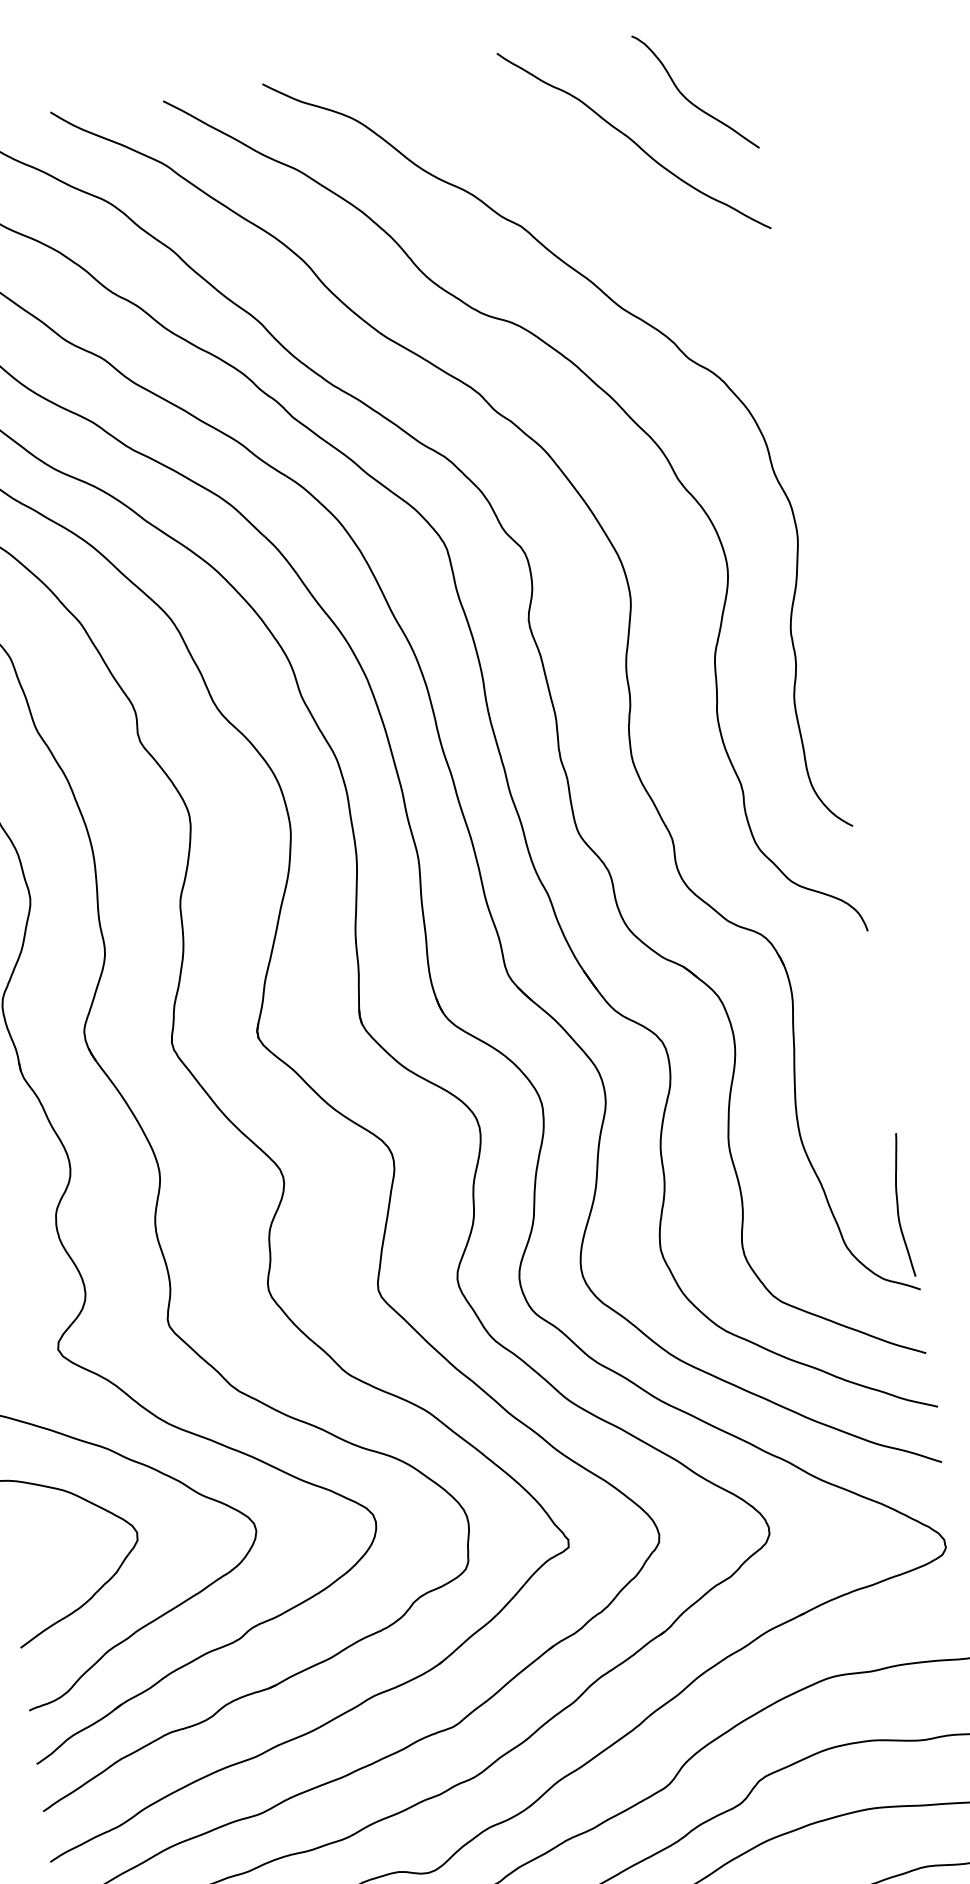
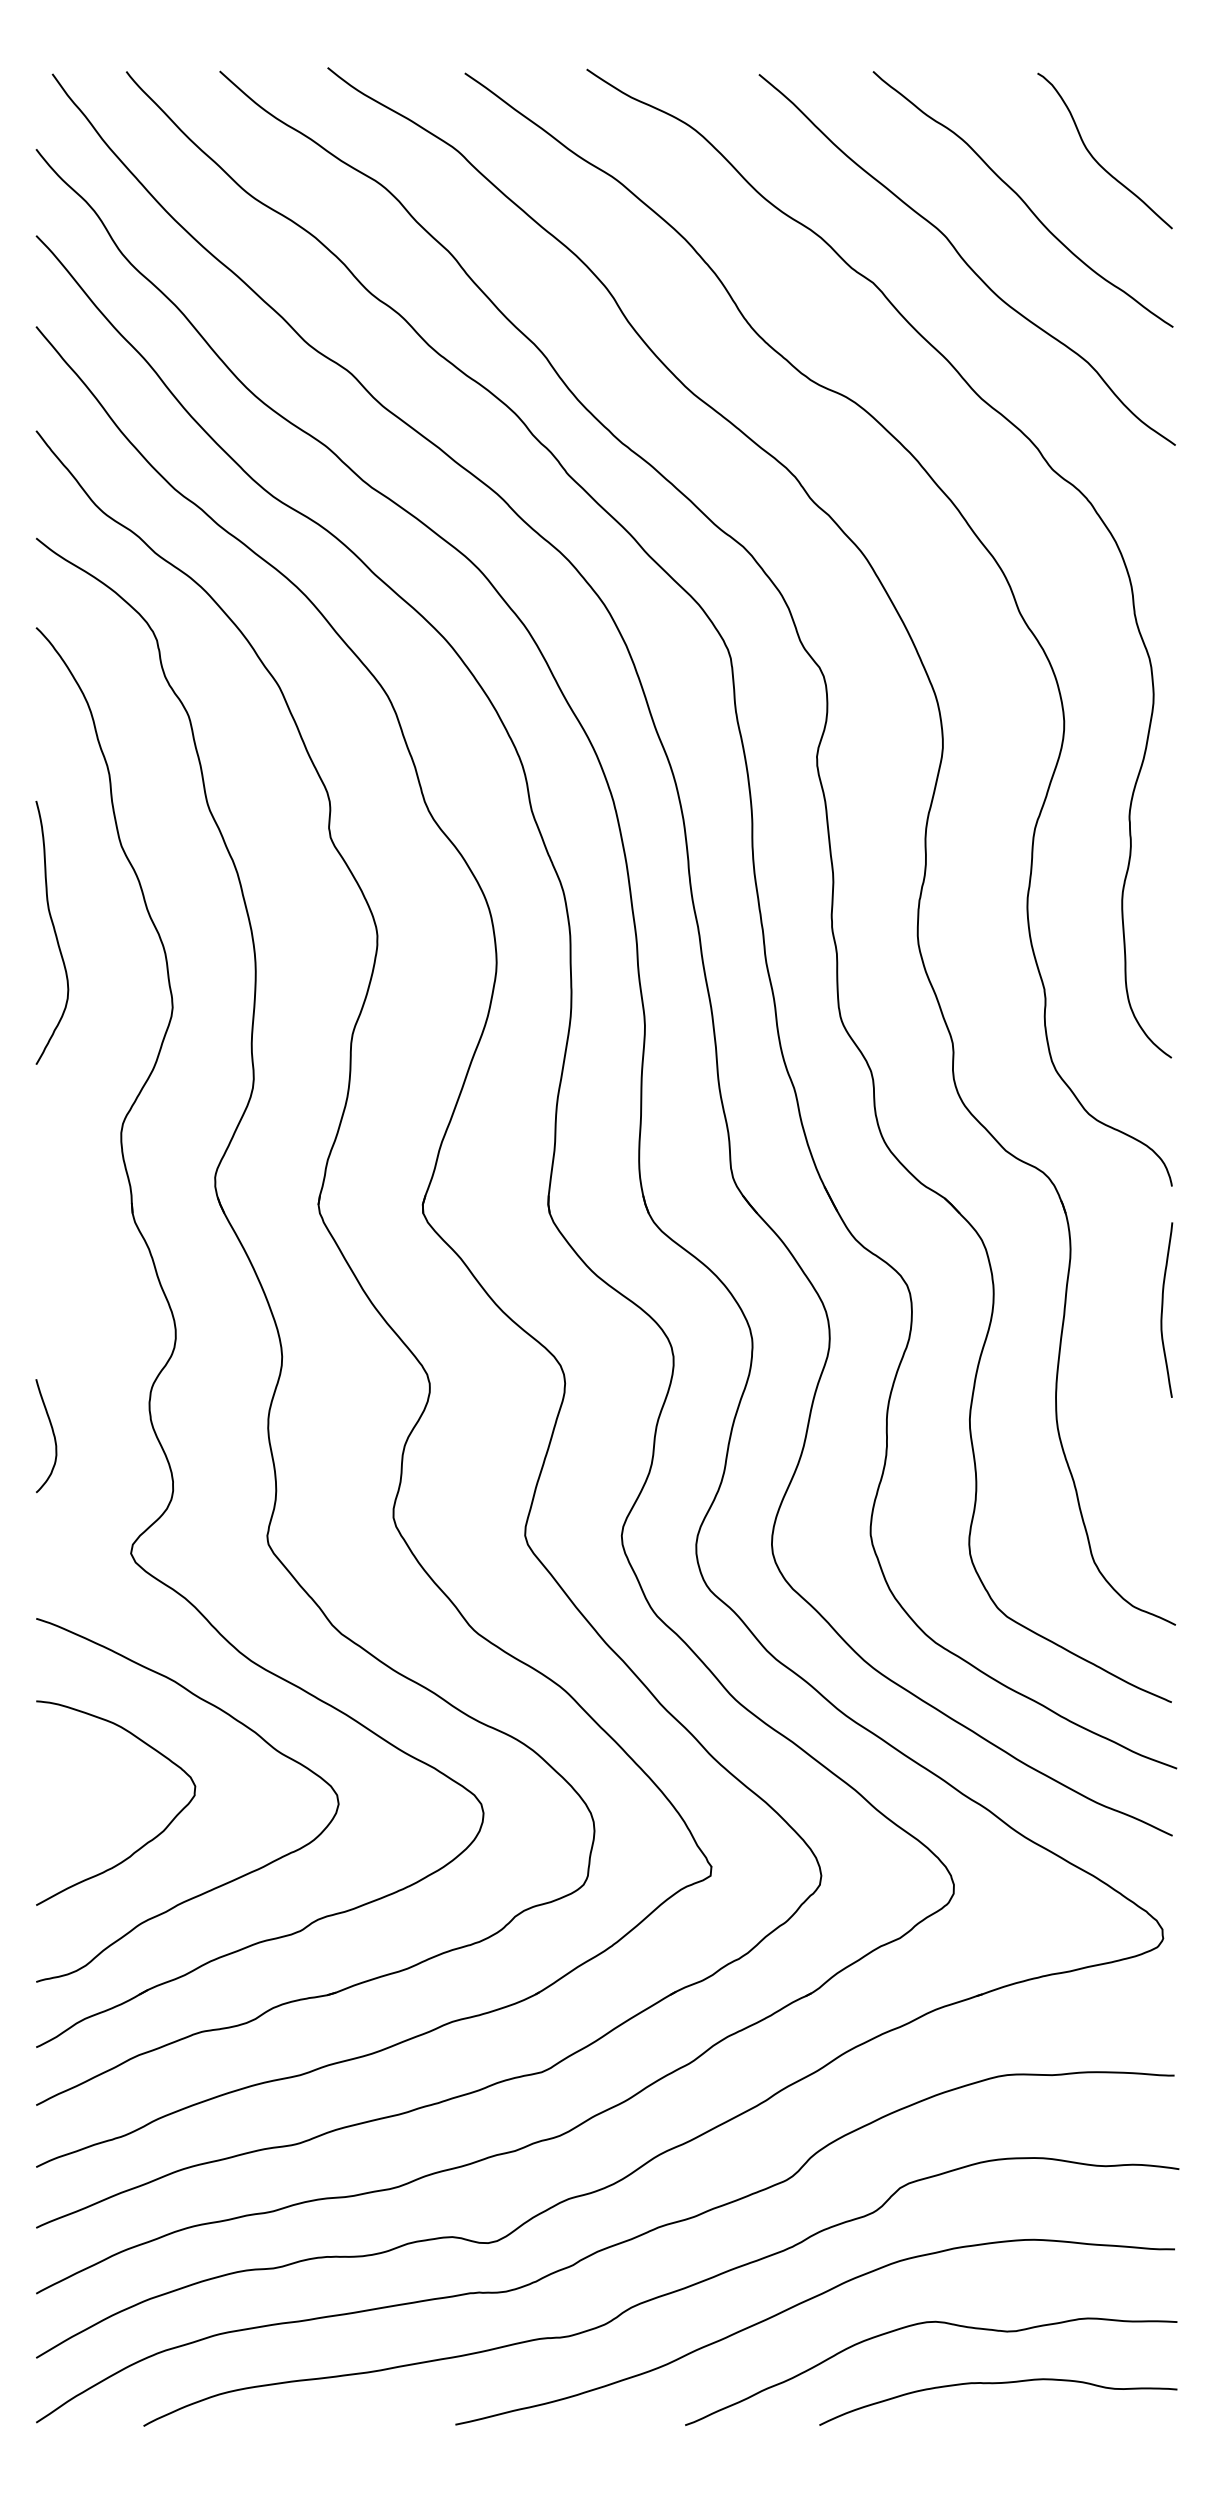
curve: (593, 197) -> (965, 260), added
curve: (898, 1203) -> (1163, 1307), moved

